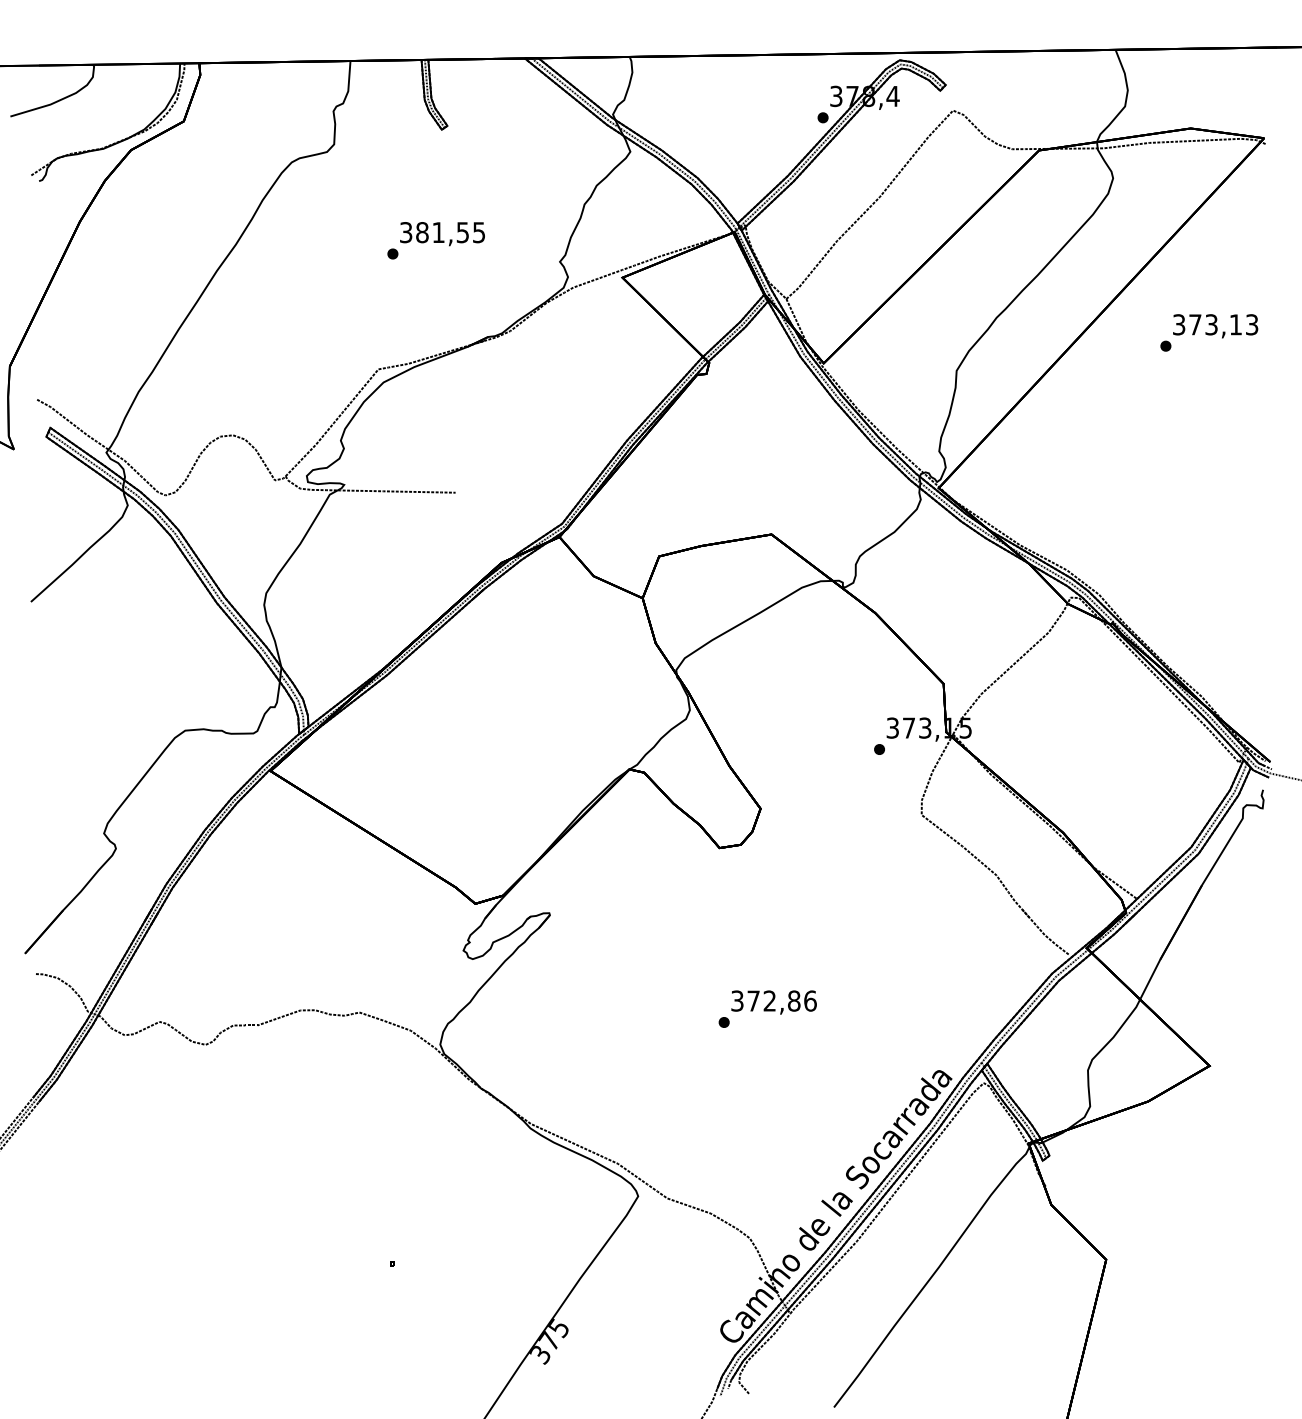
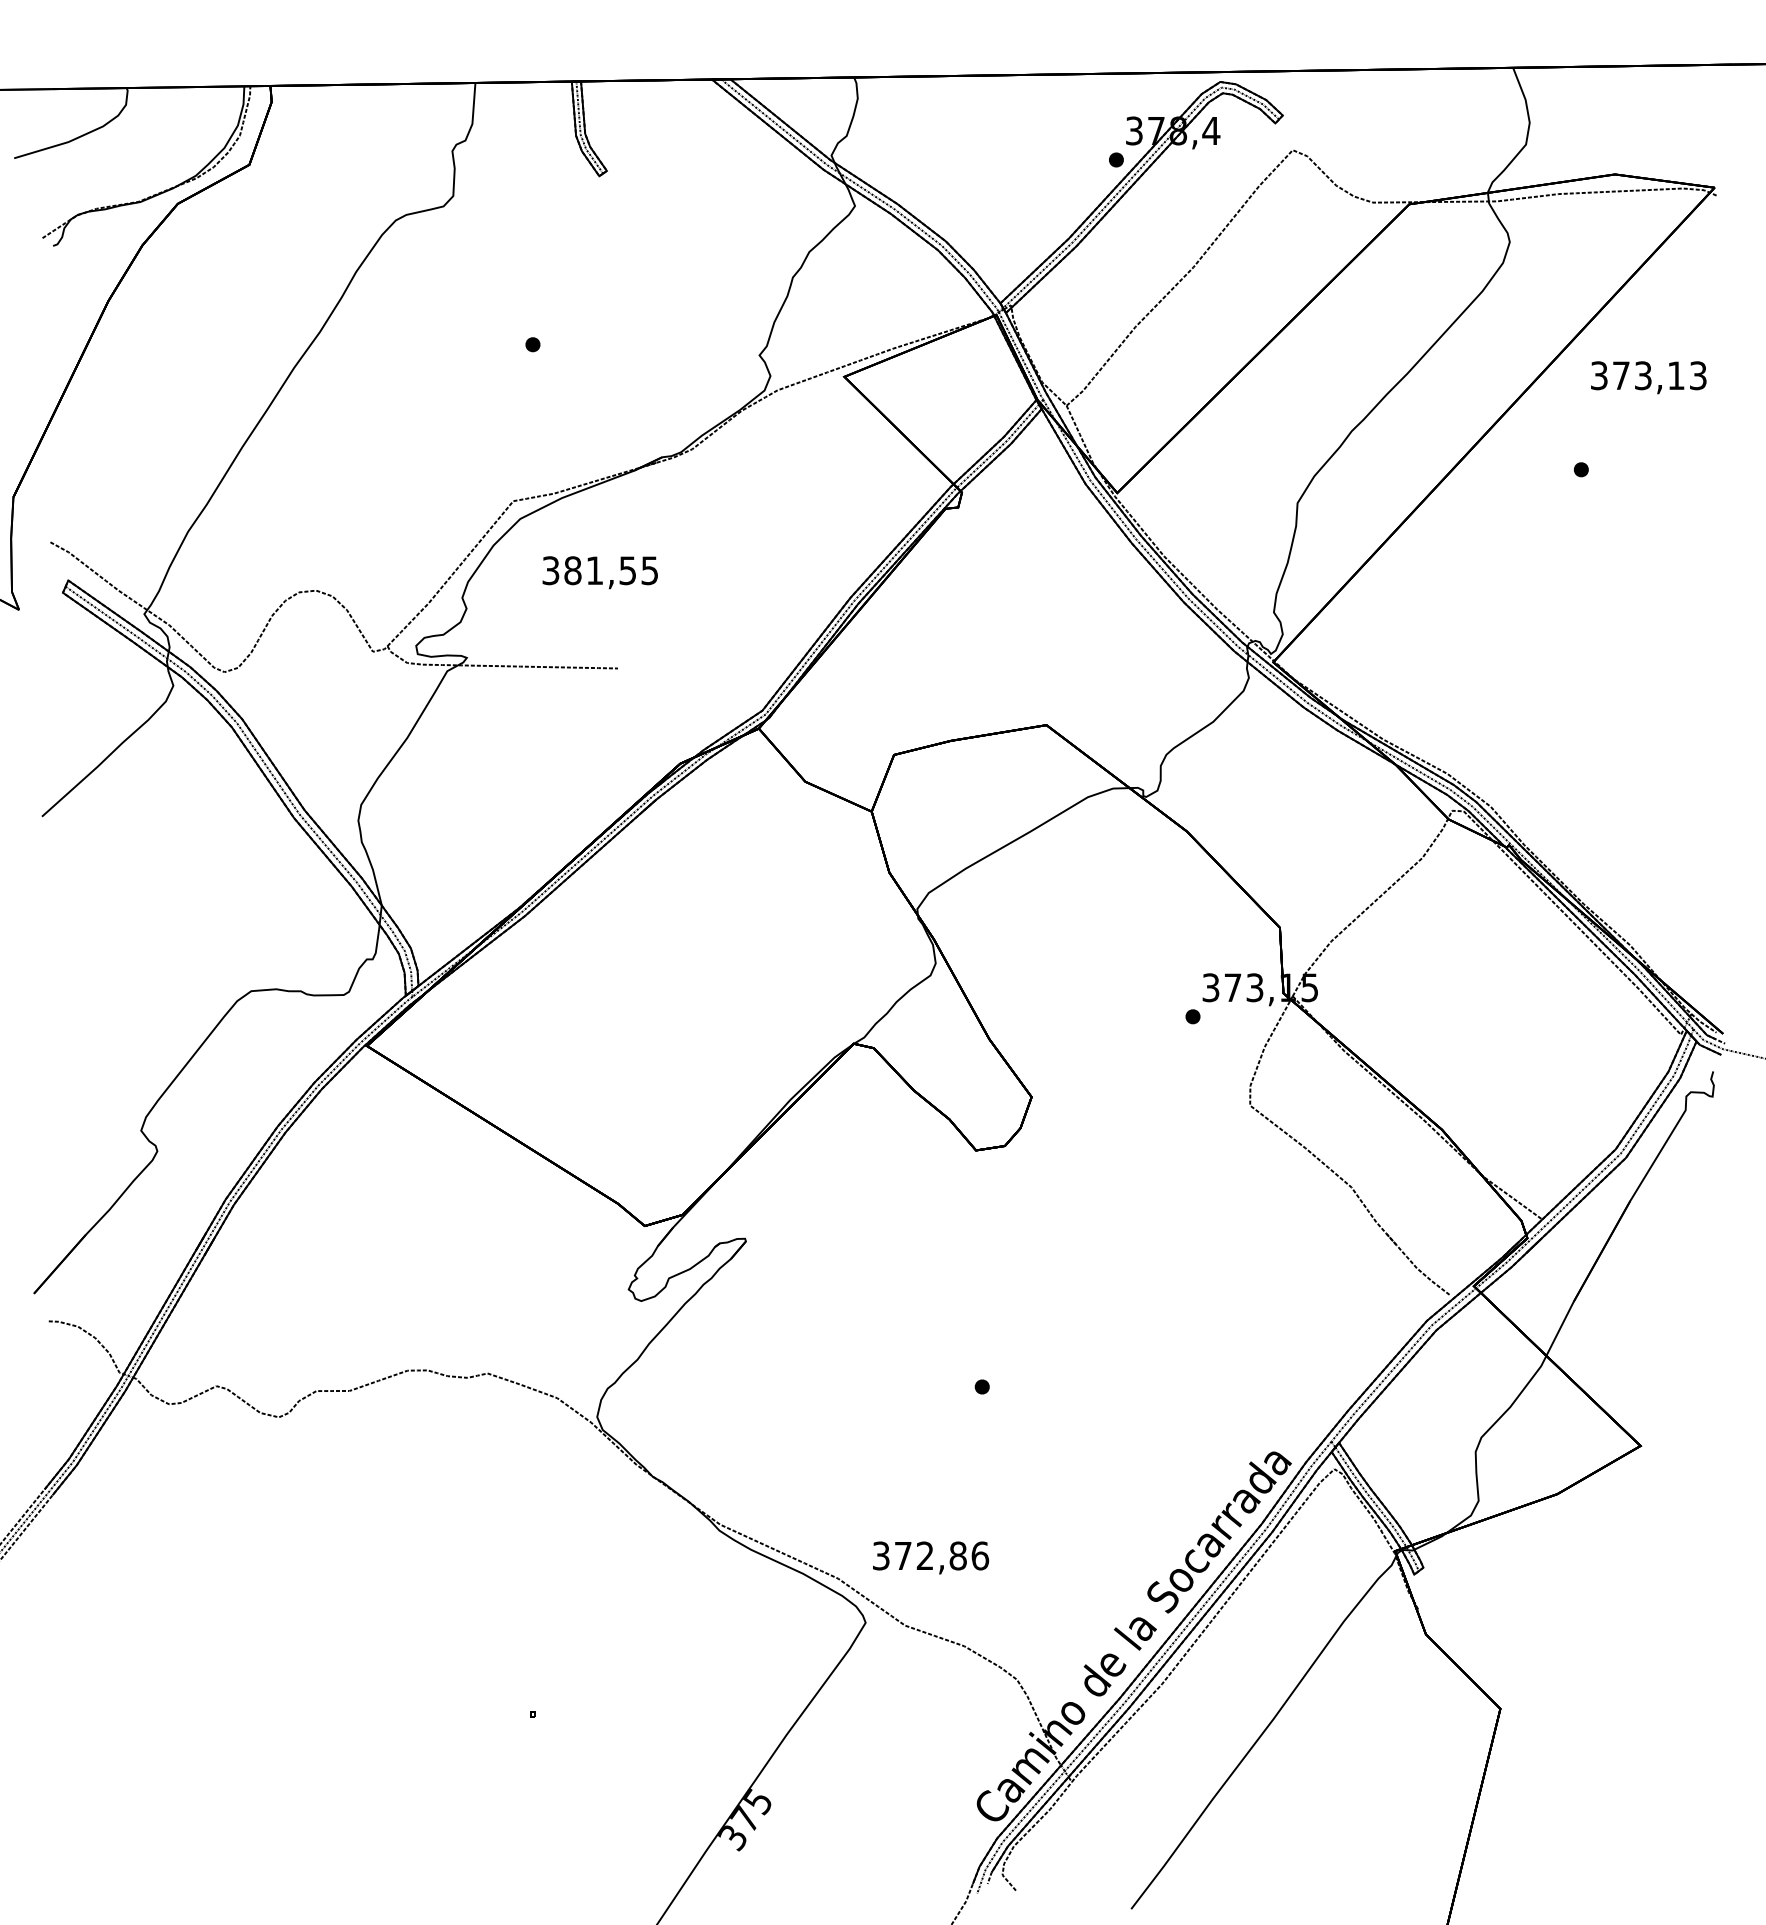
text: (441, 233) -> (599, 572), moved
text: (1215, 326) -> (1648, 377), moved
text: (774, 1002) -> (931, 1557), moved

